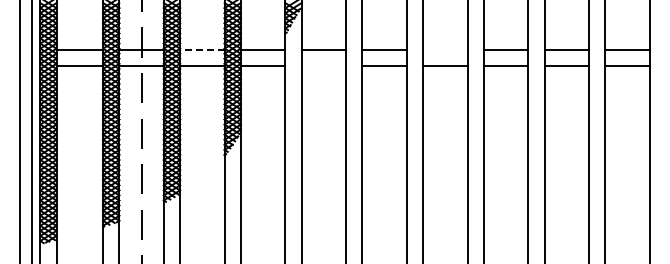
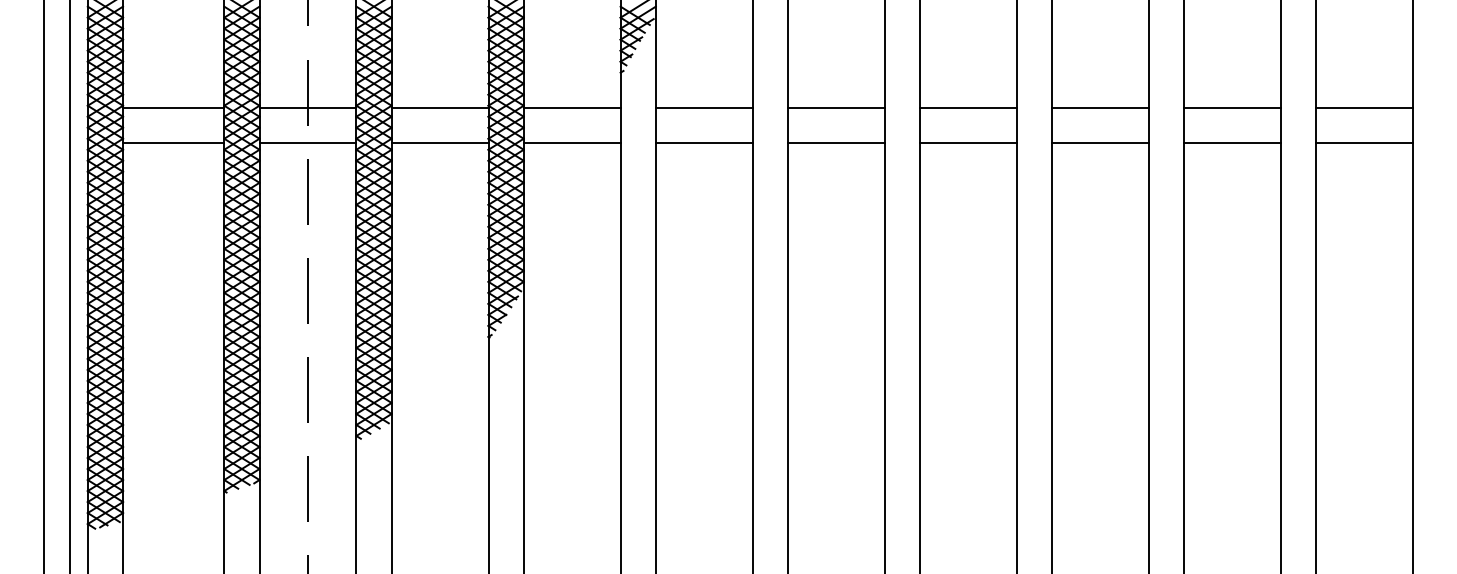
line: (201, 49) -> (438, 107), dashed -> solid
line: (445, 49) -> (968, 107), added
line: (323, 65) -> (703, 142), added

